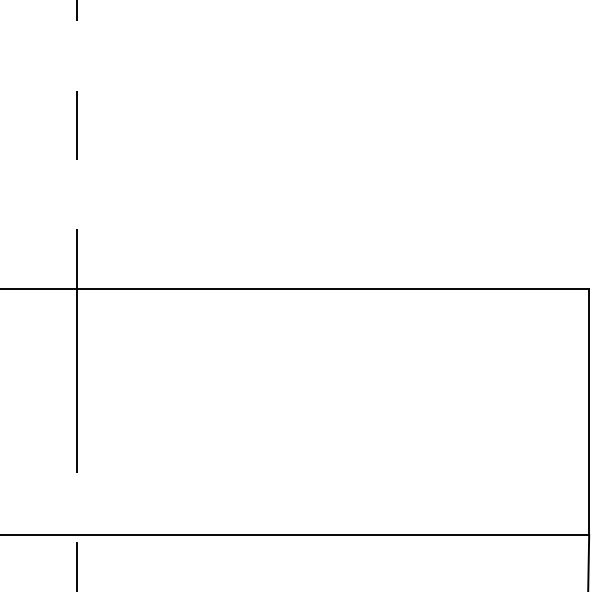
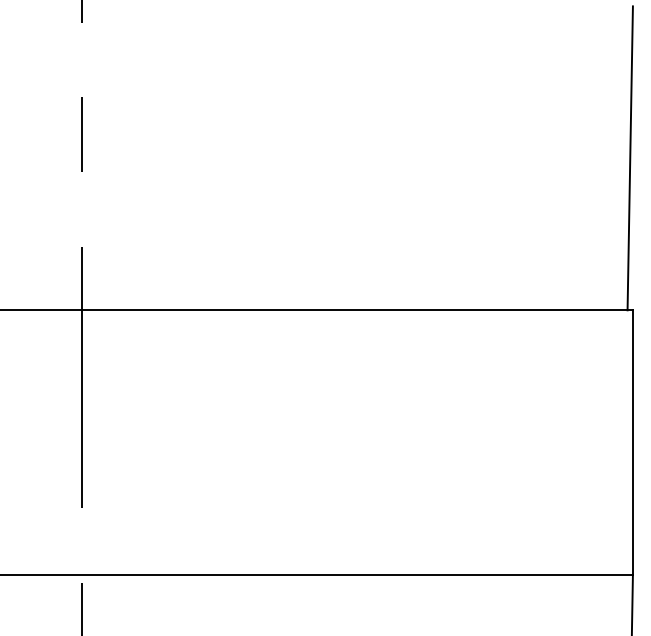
line: (586, 146) -> (630, 157), added

